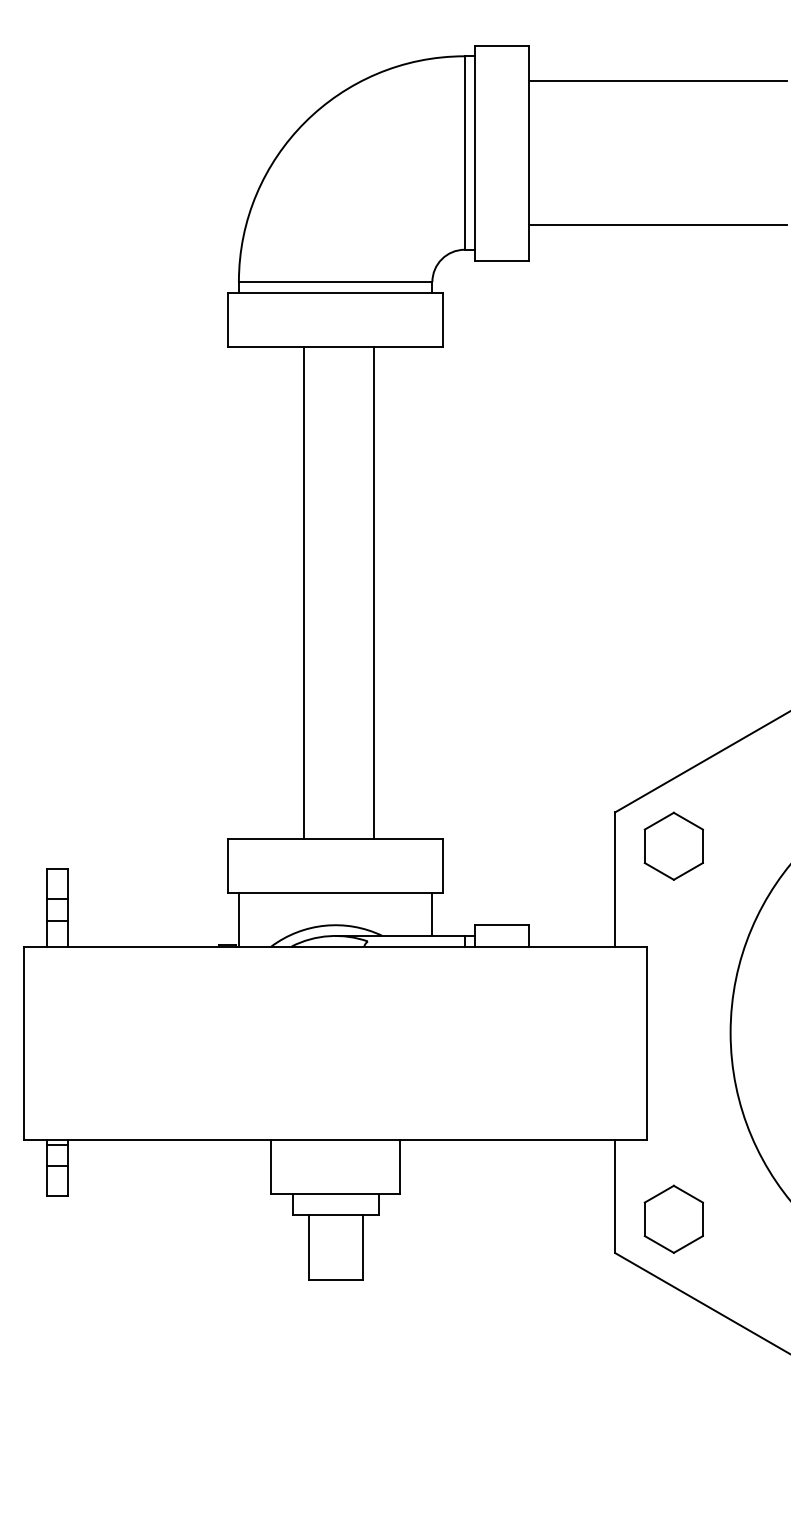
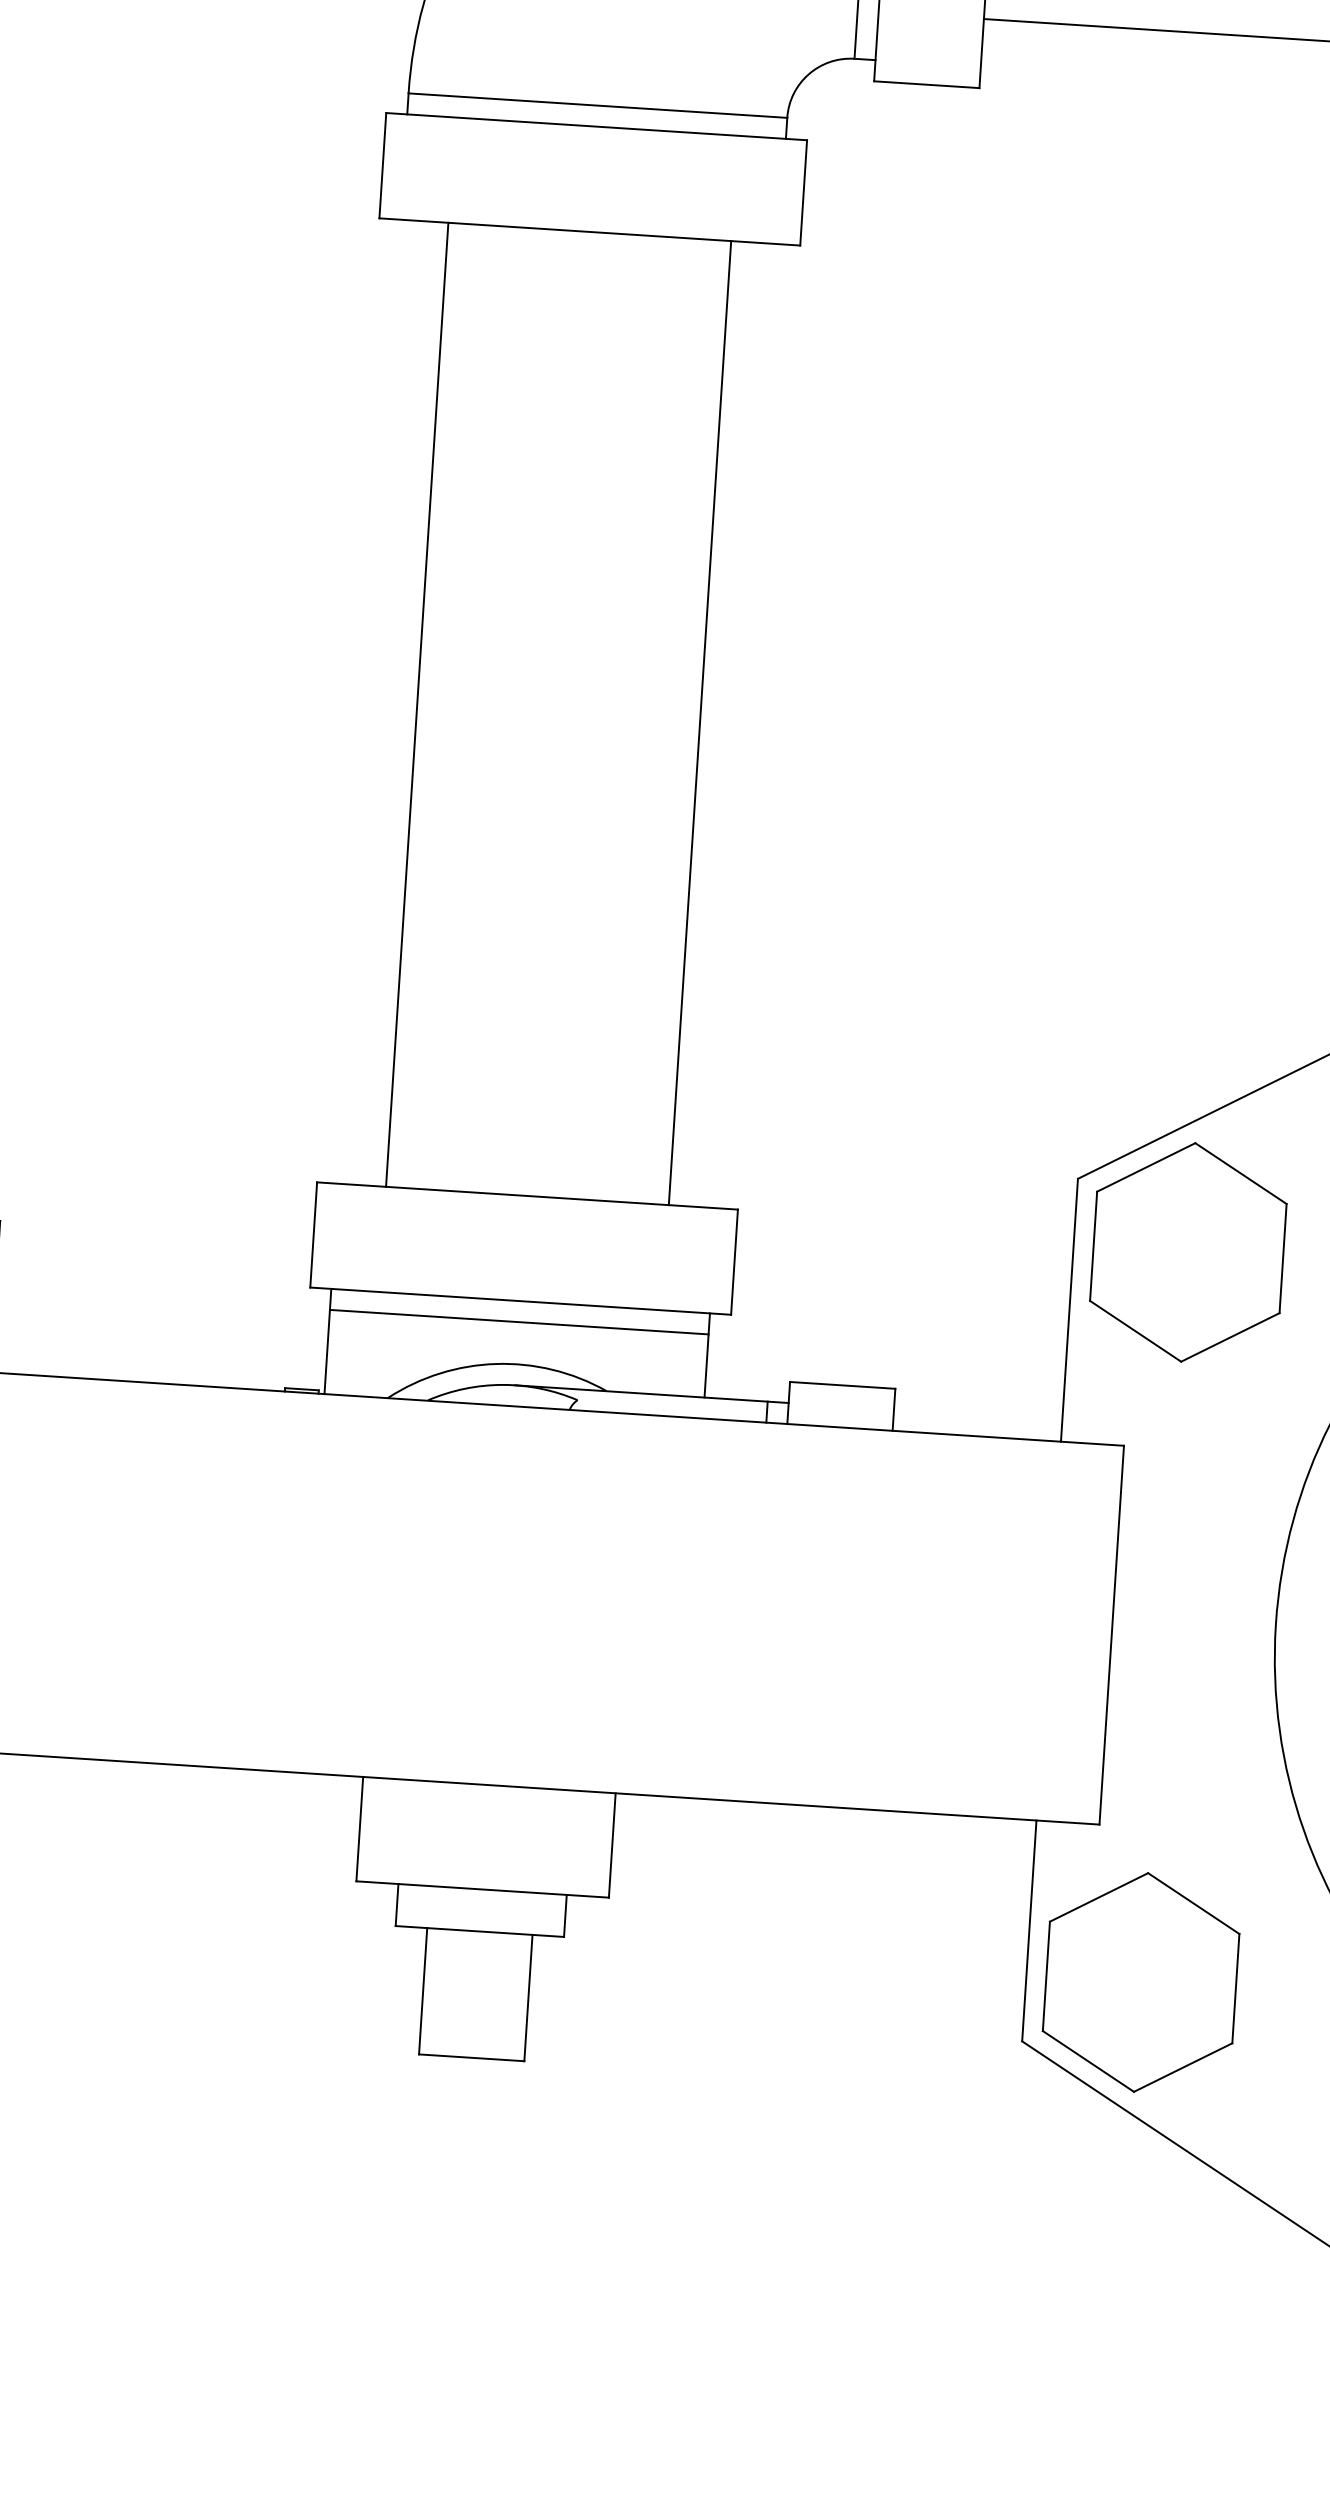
line: (304, 592) -> (417, 704), moved
line: (373, 592) -> (699, 722), moved
part: (673, 846) -> (1187, 1253), size x1.67
line: (335, 903) -> (518, 1321), added
part: (673, 1219) -> (1140, 1982), size x1.67

